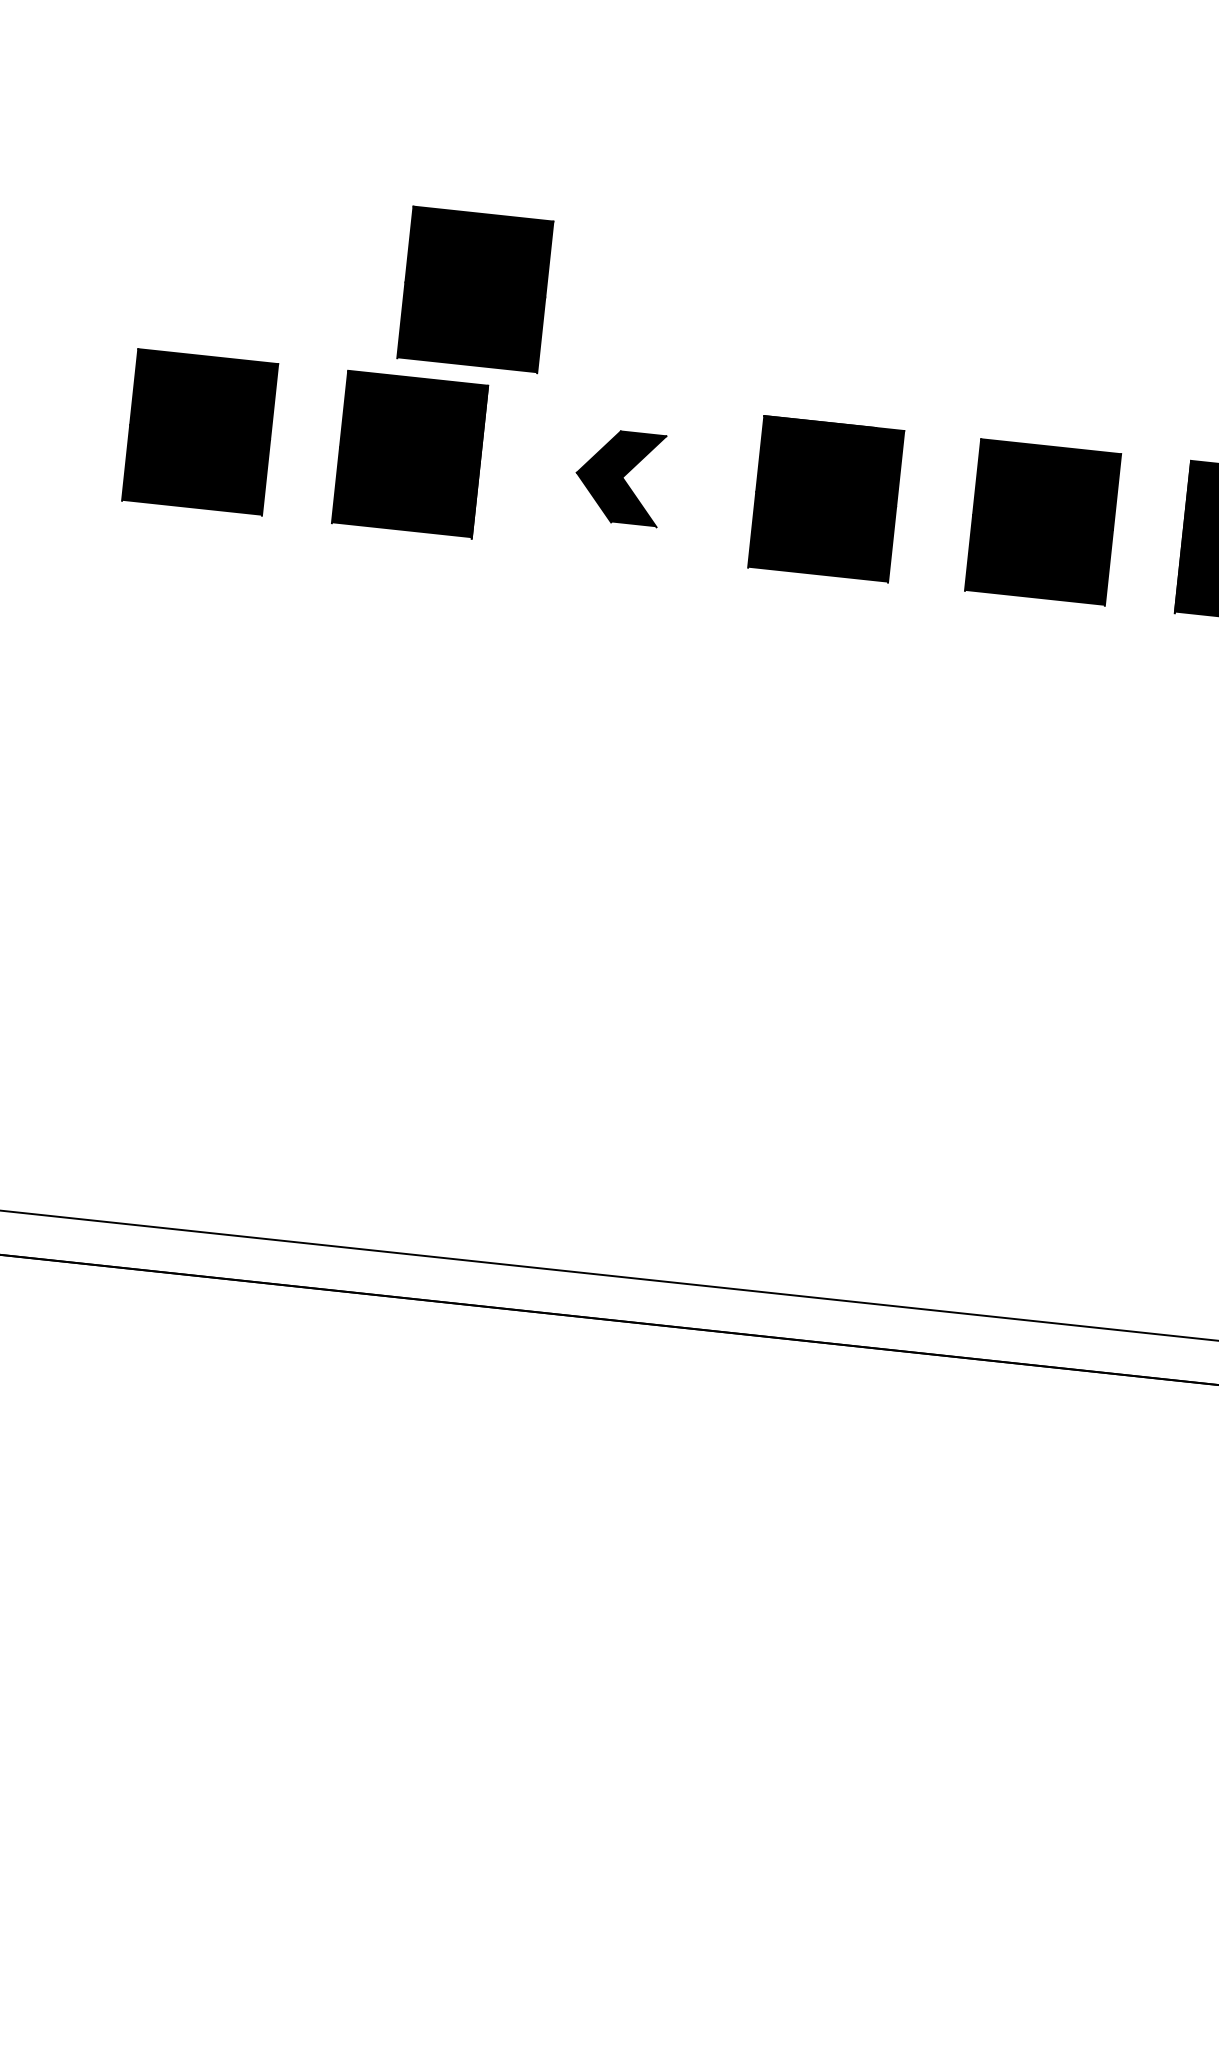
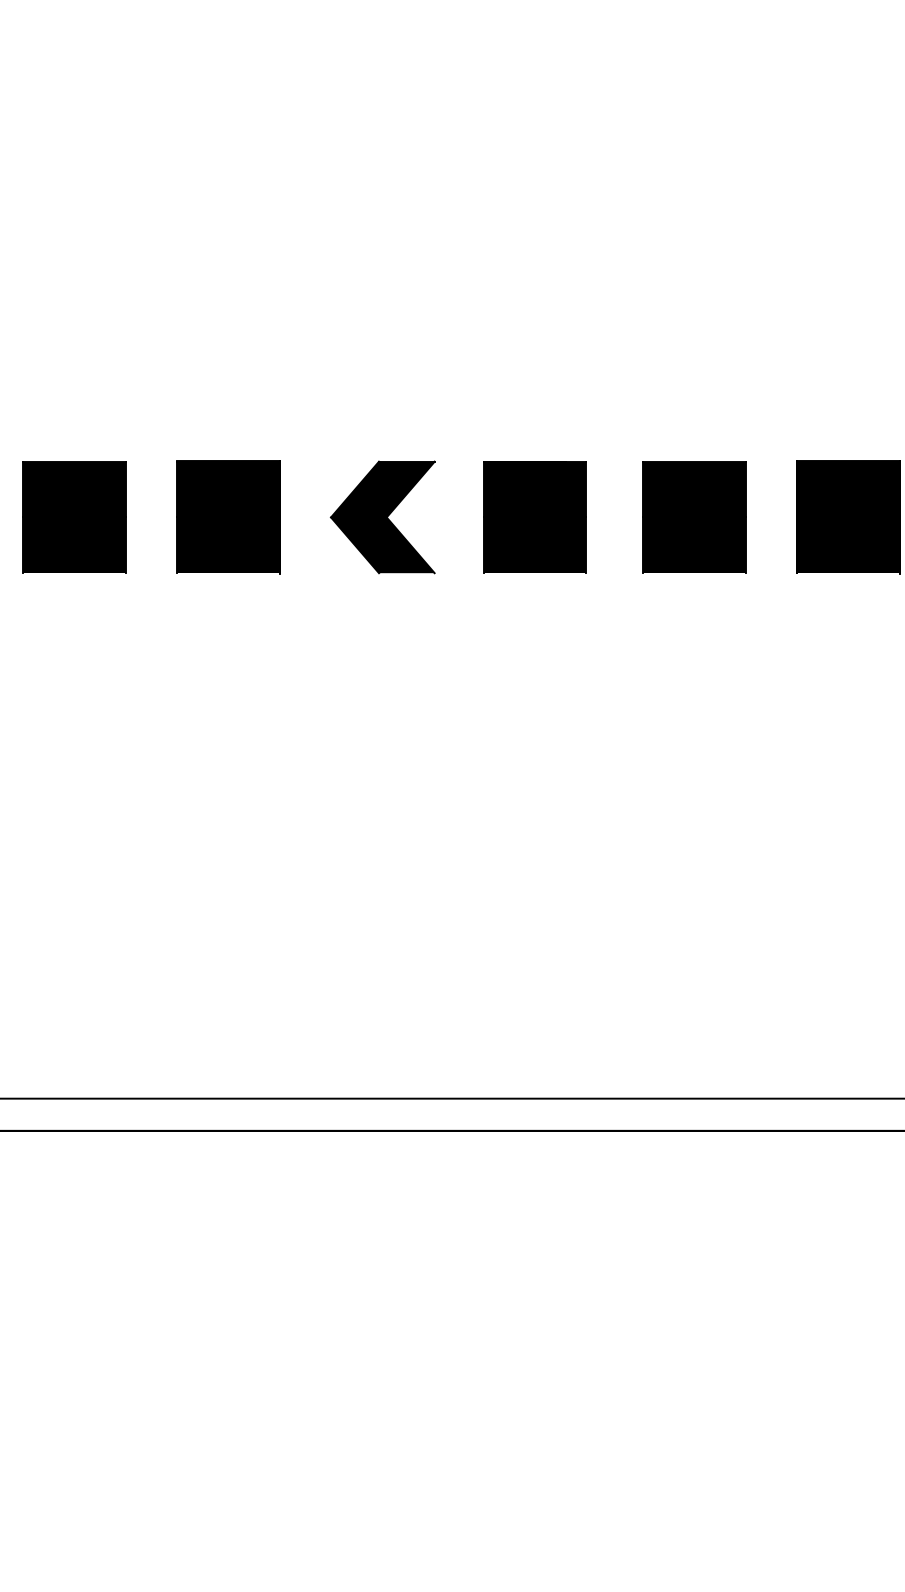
part: (475, 289) -> (263, 392), removed
part: (618, 477) -> (382, 517), size x1.67

